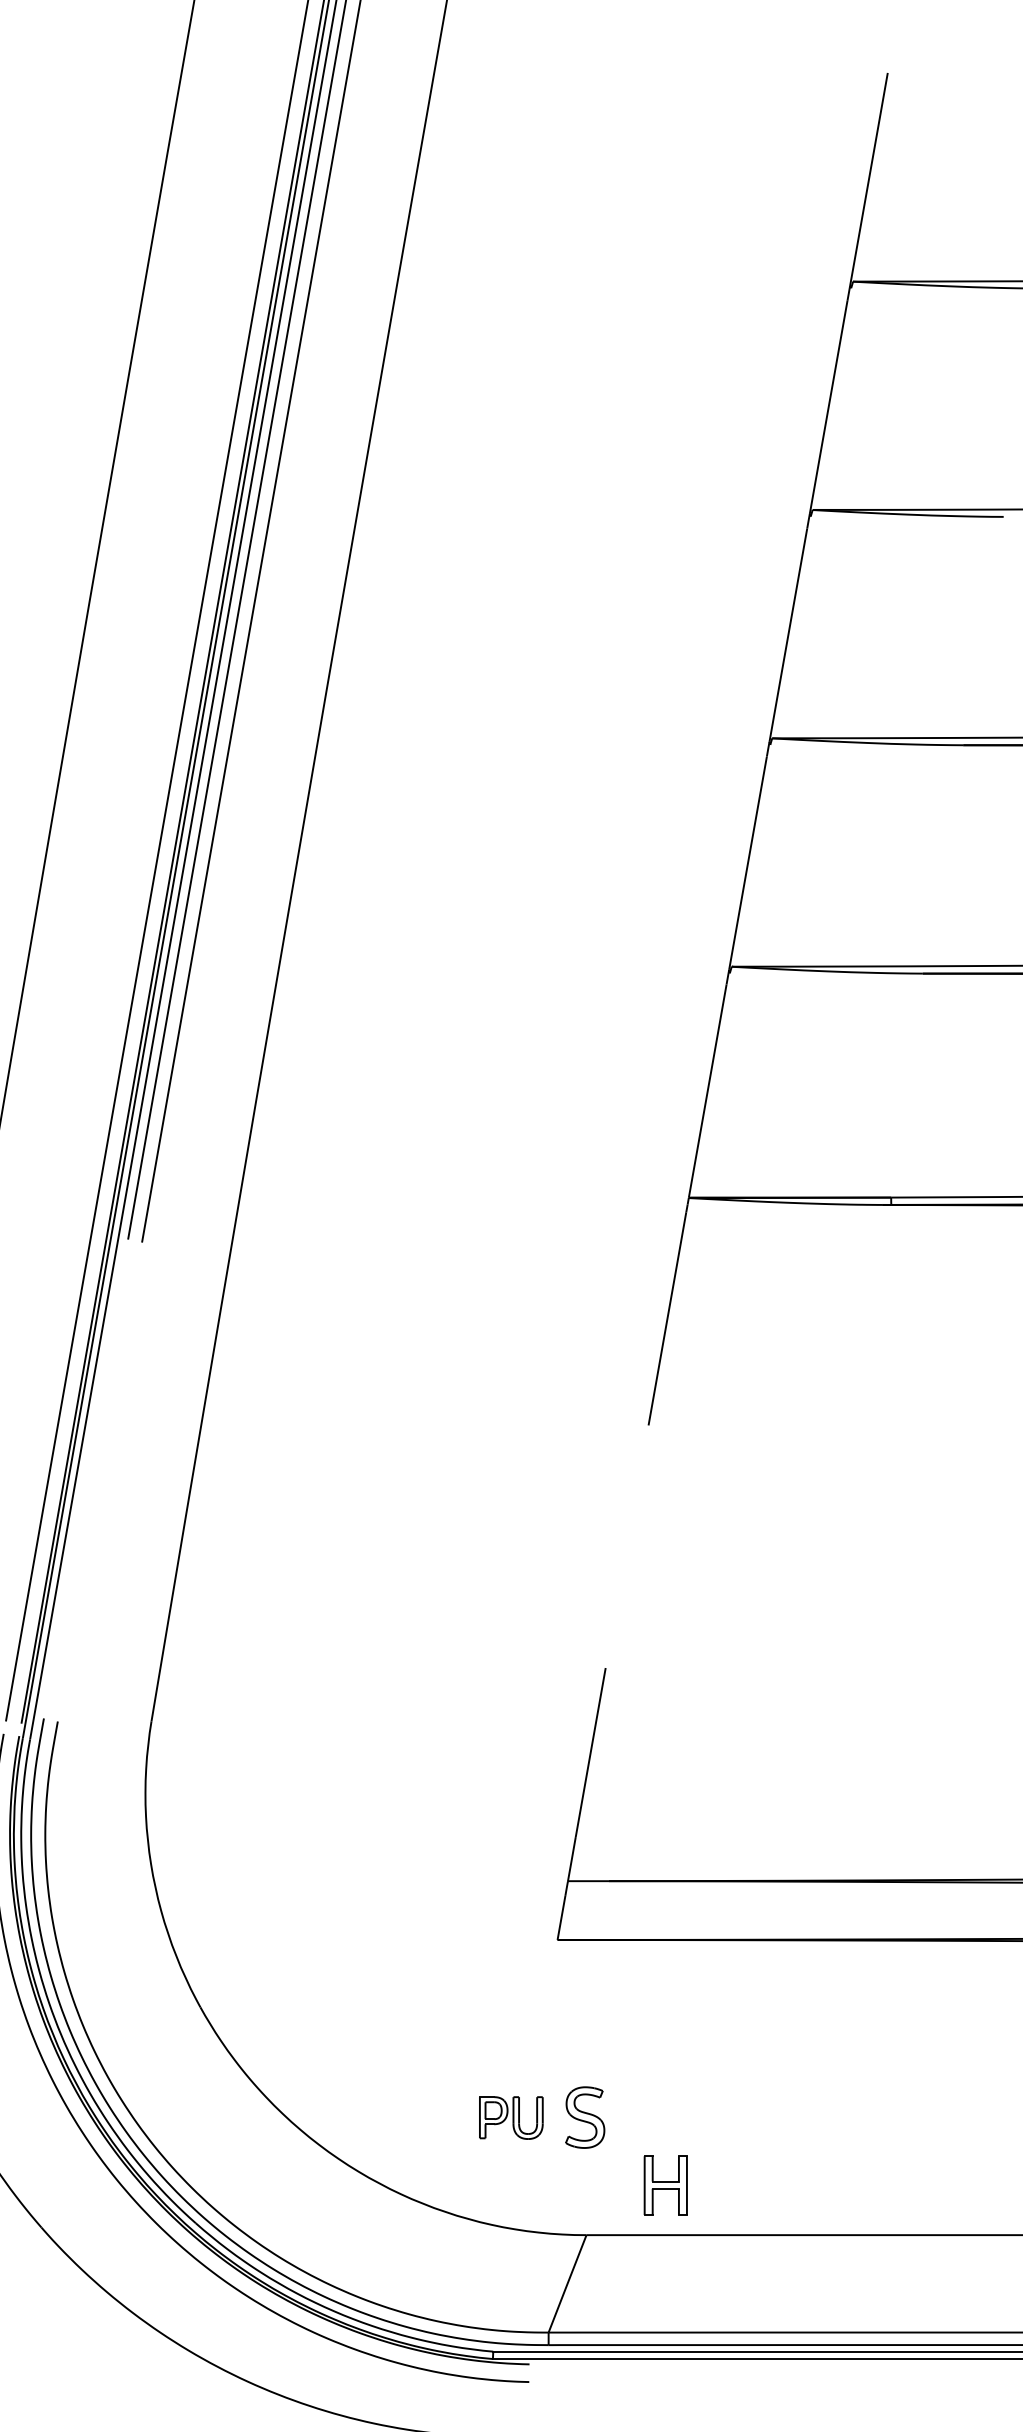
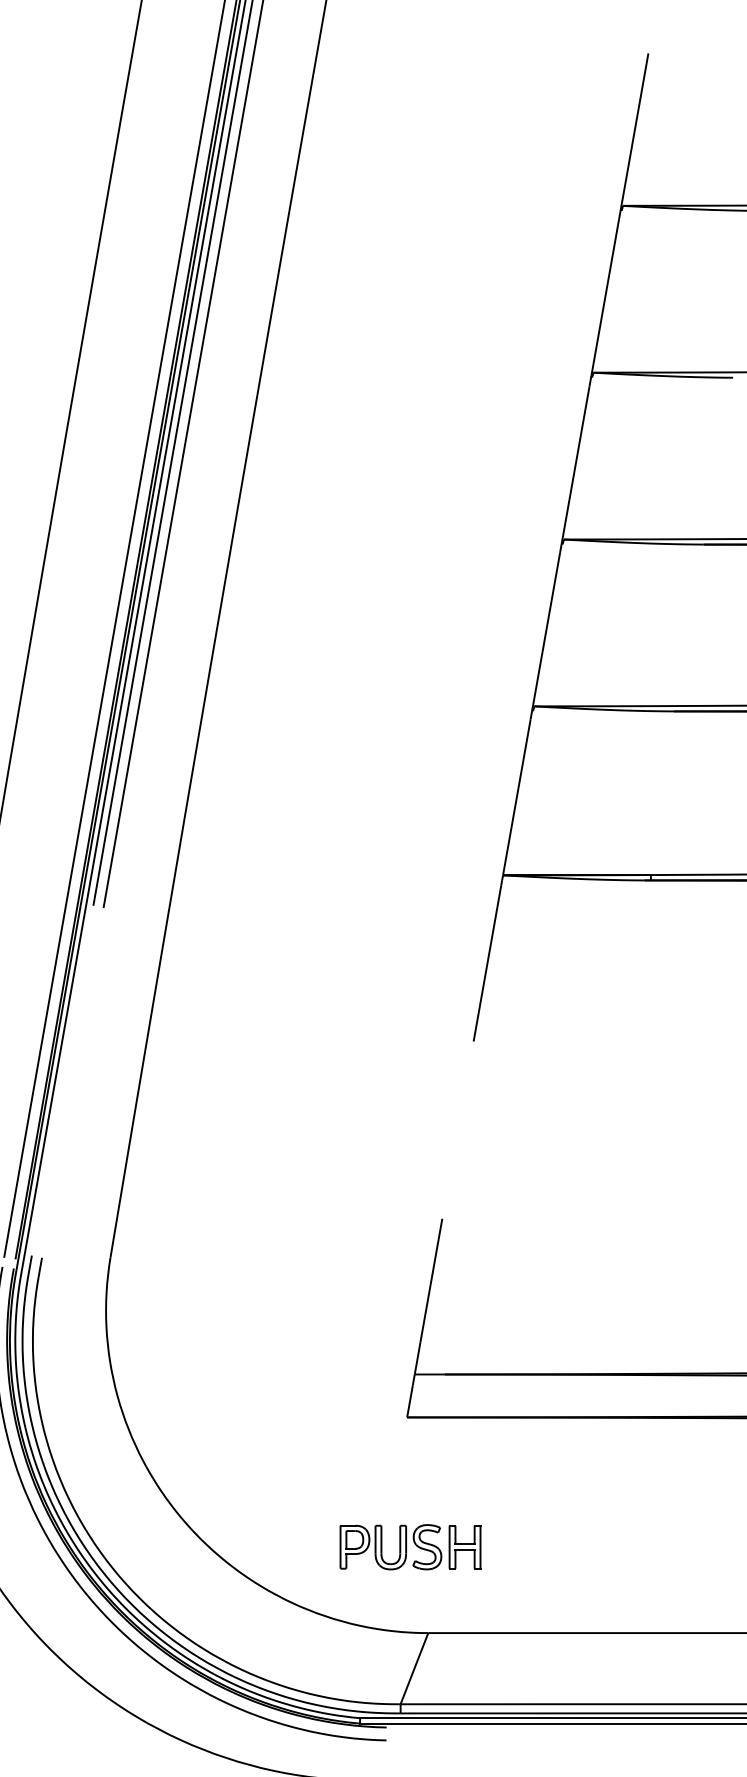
part: (511, 2117) -> (373, 1547), size x1.43
part: (665, 2185) -> (464, 1547), moved

